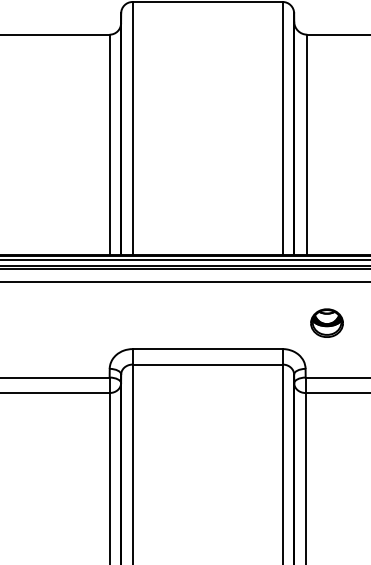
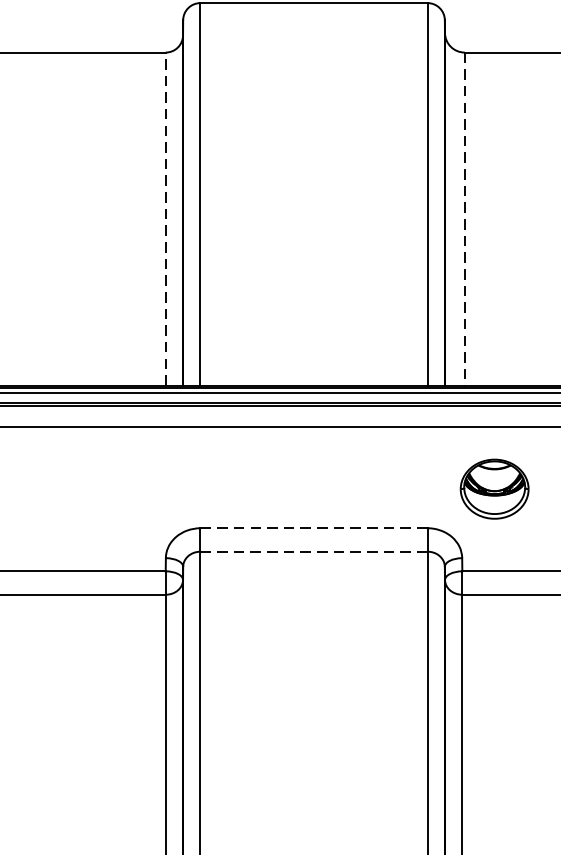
line: (109, 144) -> (165, 218), solid -> dashed
line: (307, 145) -> (465, 220), solid -> dashed
part: (326, 322) -> (493, 488), size x1.4
line: (207, 349) -> (313, 528), solid -> dashed
line: (208, 364) -> (315, 551), solid -> dashed

